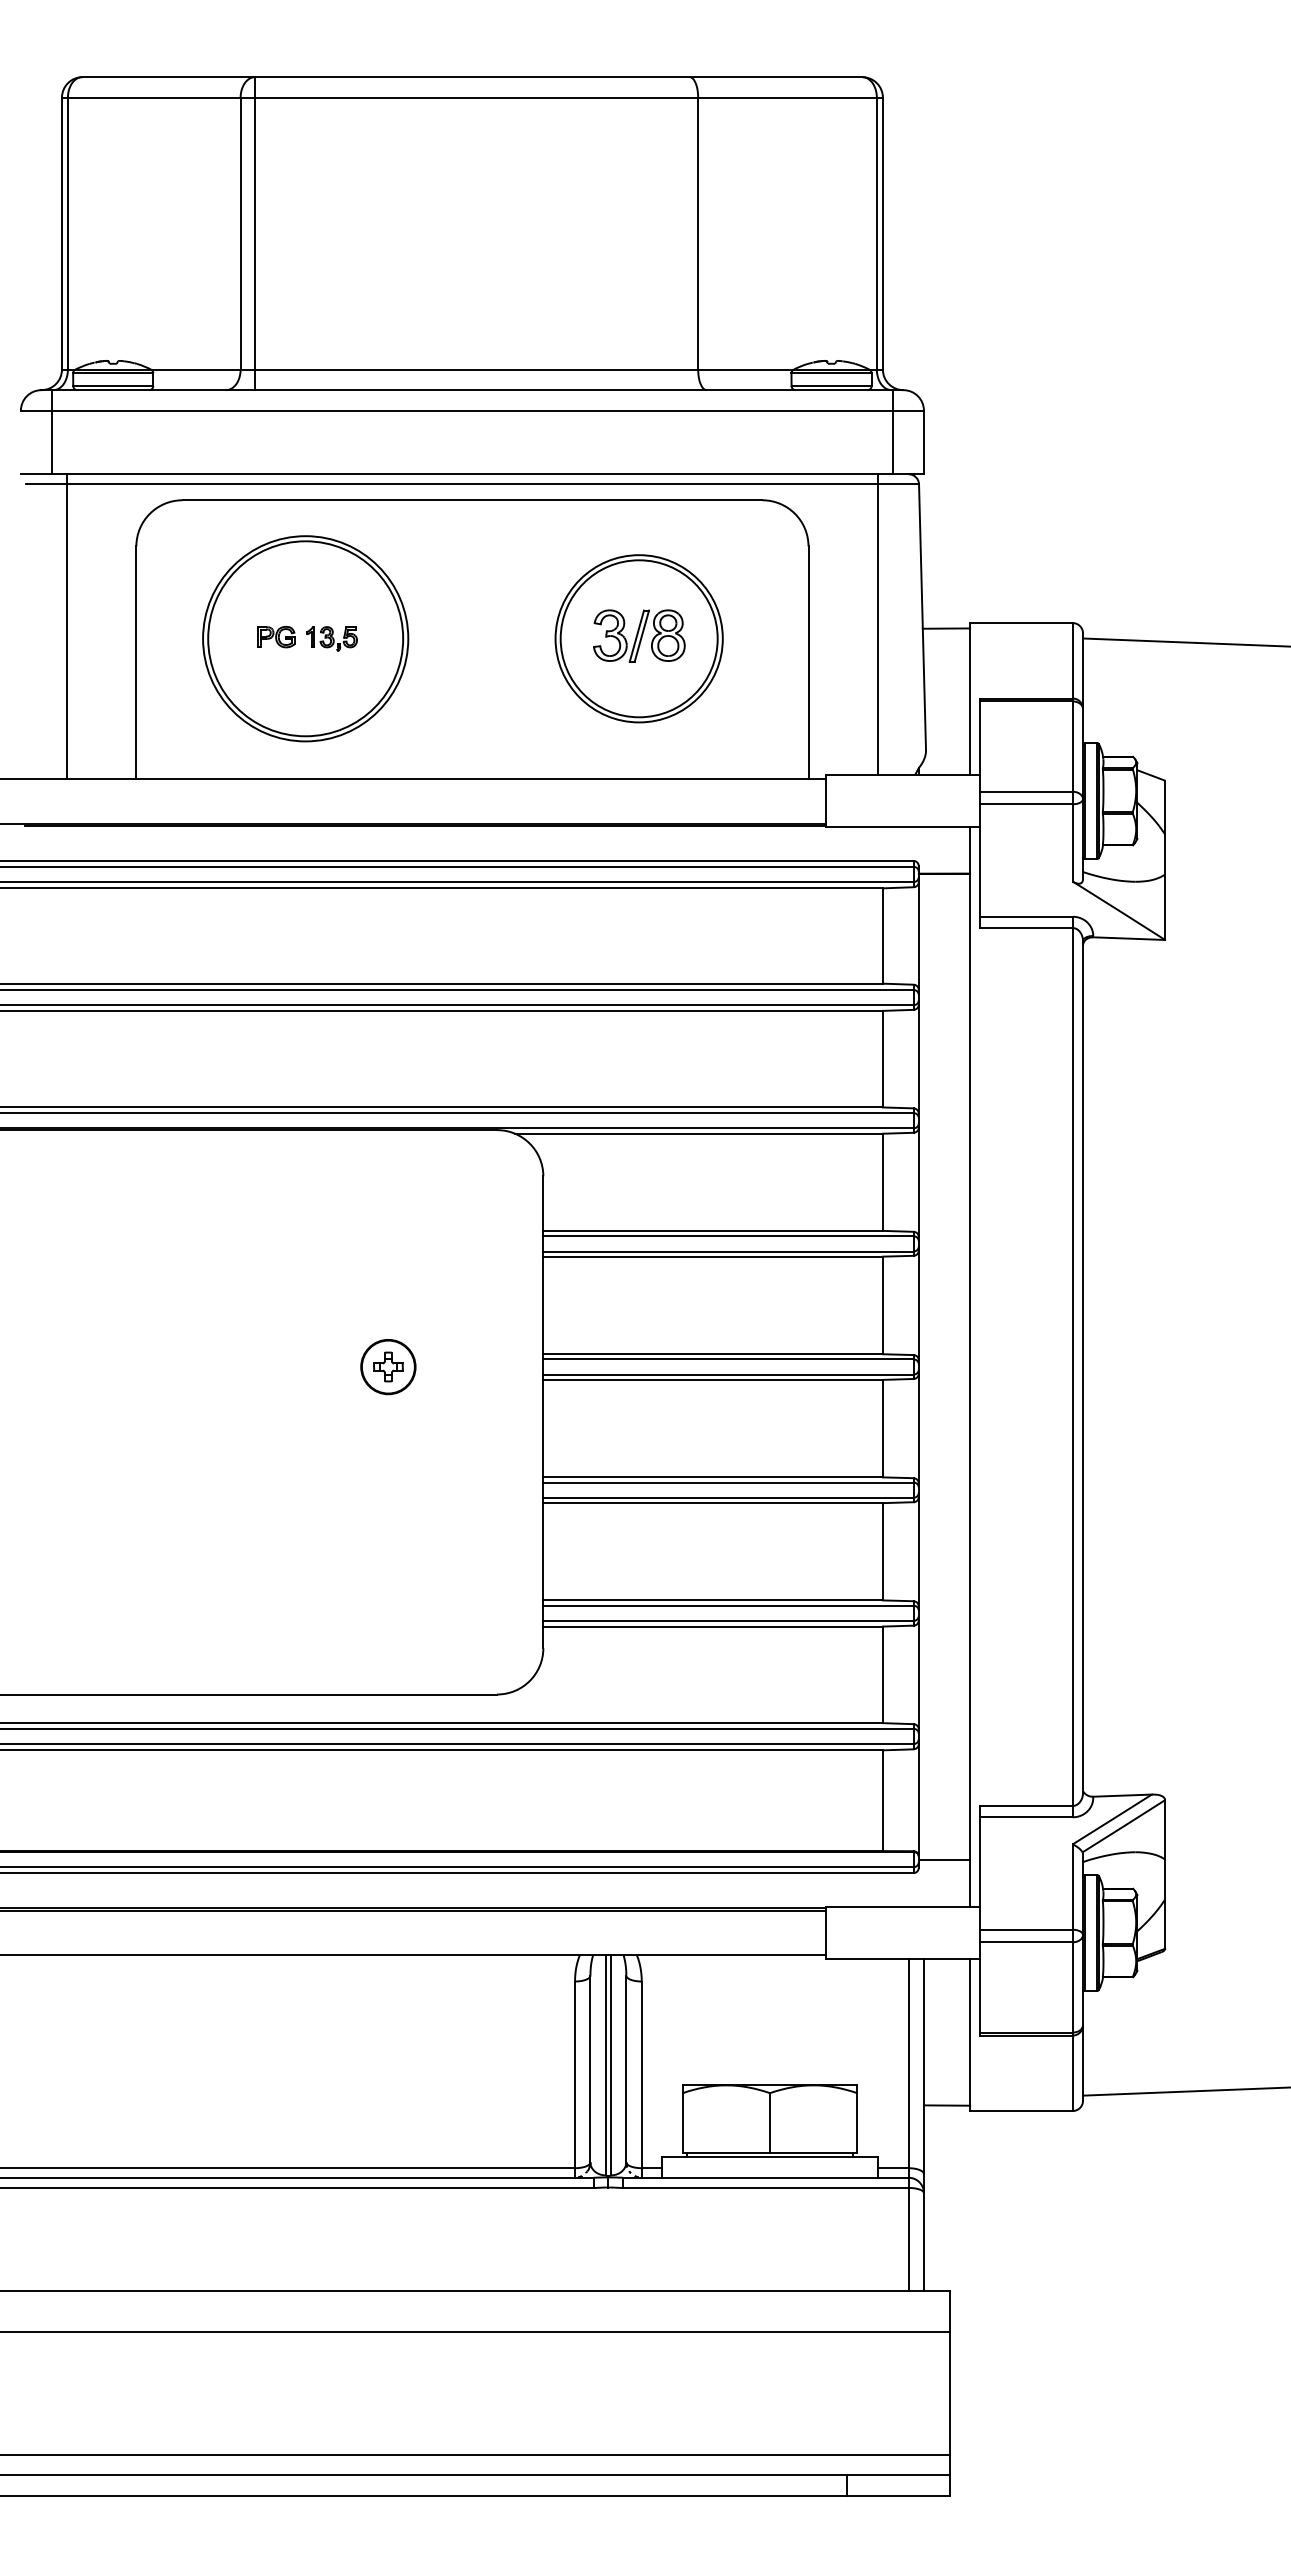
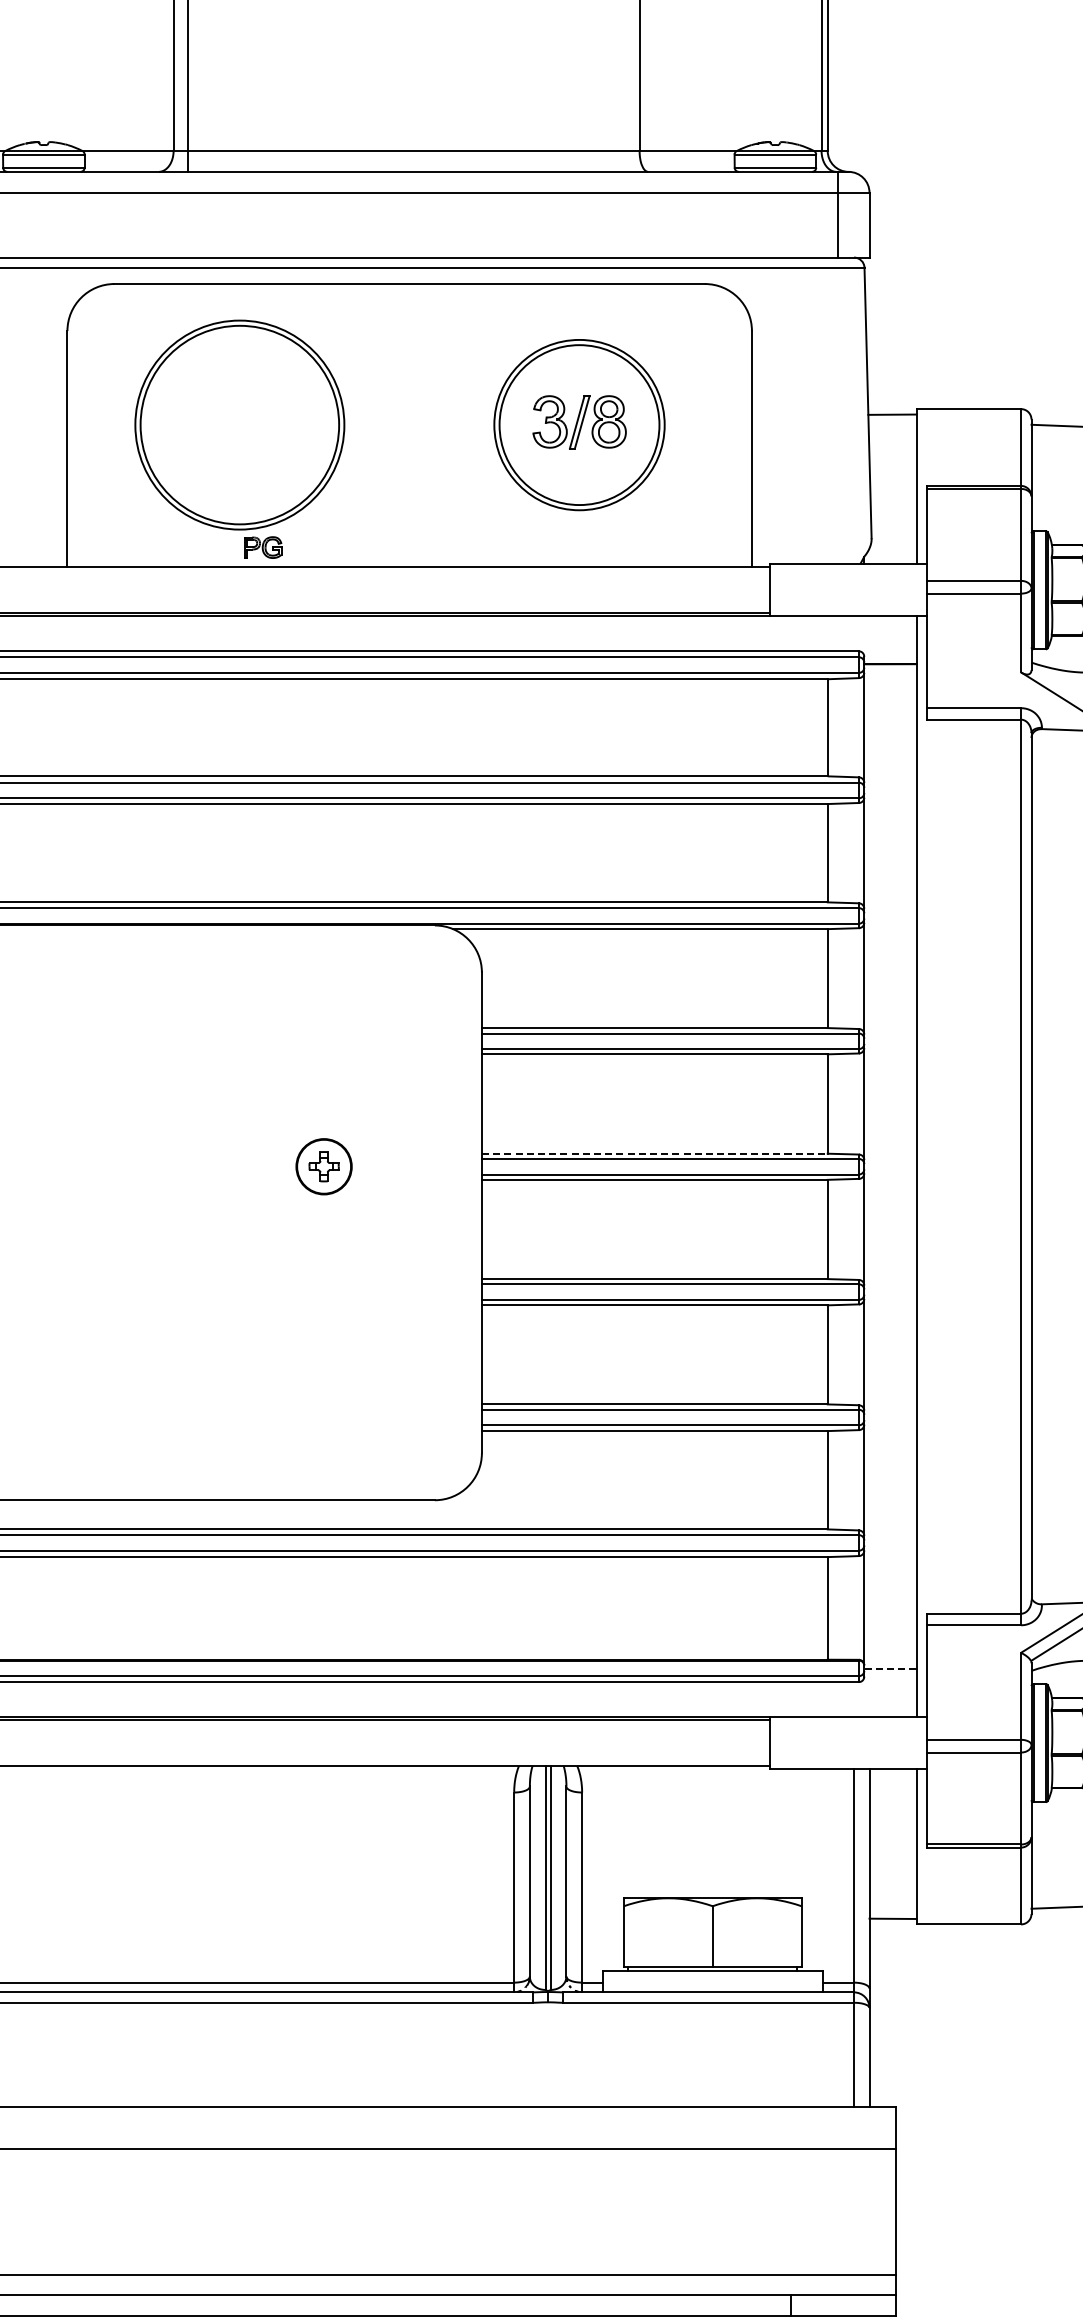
line: (877, 624) -> (822, 410), removed
part: (276, 637) -> (263, 548), moved
part: (331, 638) -> (266, 424), removed
line: (713, 1354) -> (655, 1153), solid -> dashed
line: (944, 1860) -> (890, 1669), solid -> dashed

